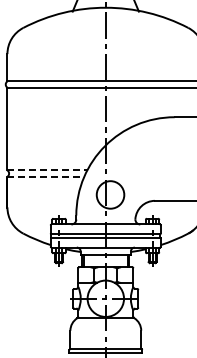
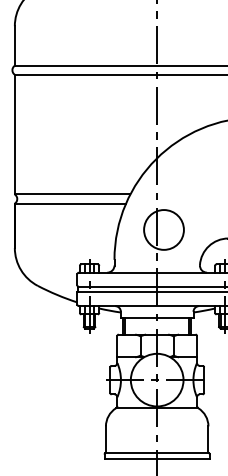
line: (47, 170) -> (72, 194), dashed -> solid
line: (46, 176) -> (71, 203), dashed -> solid

